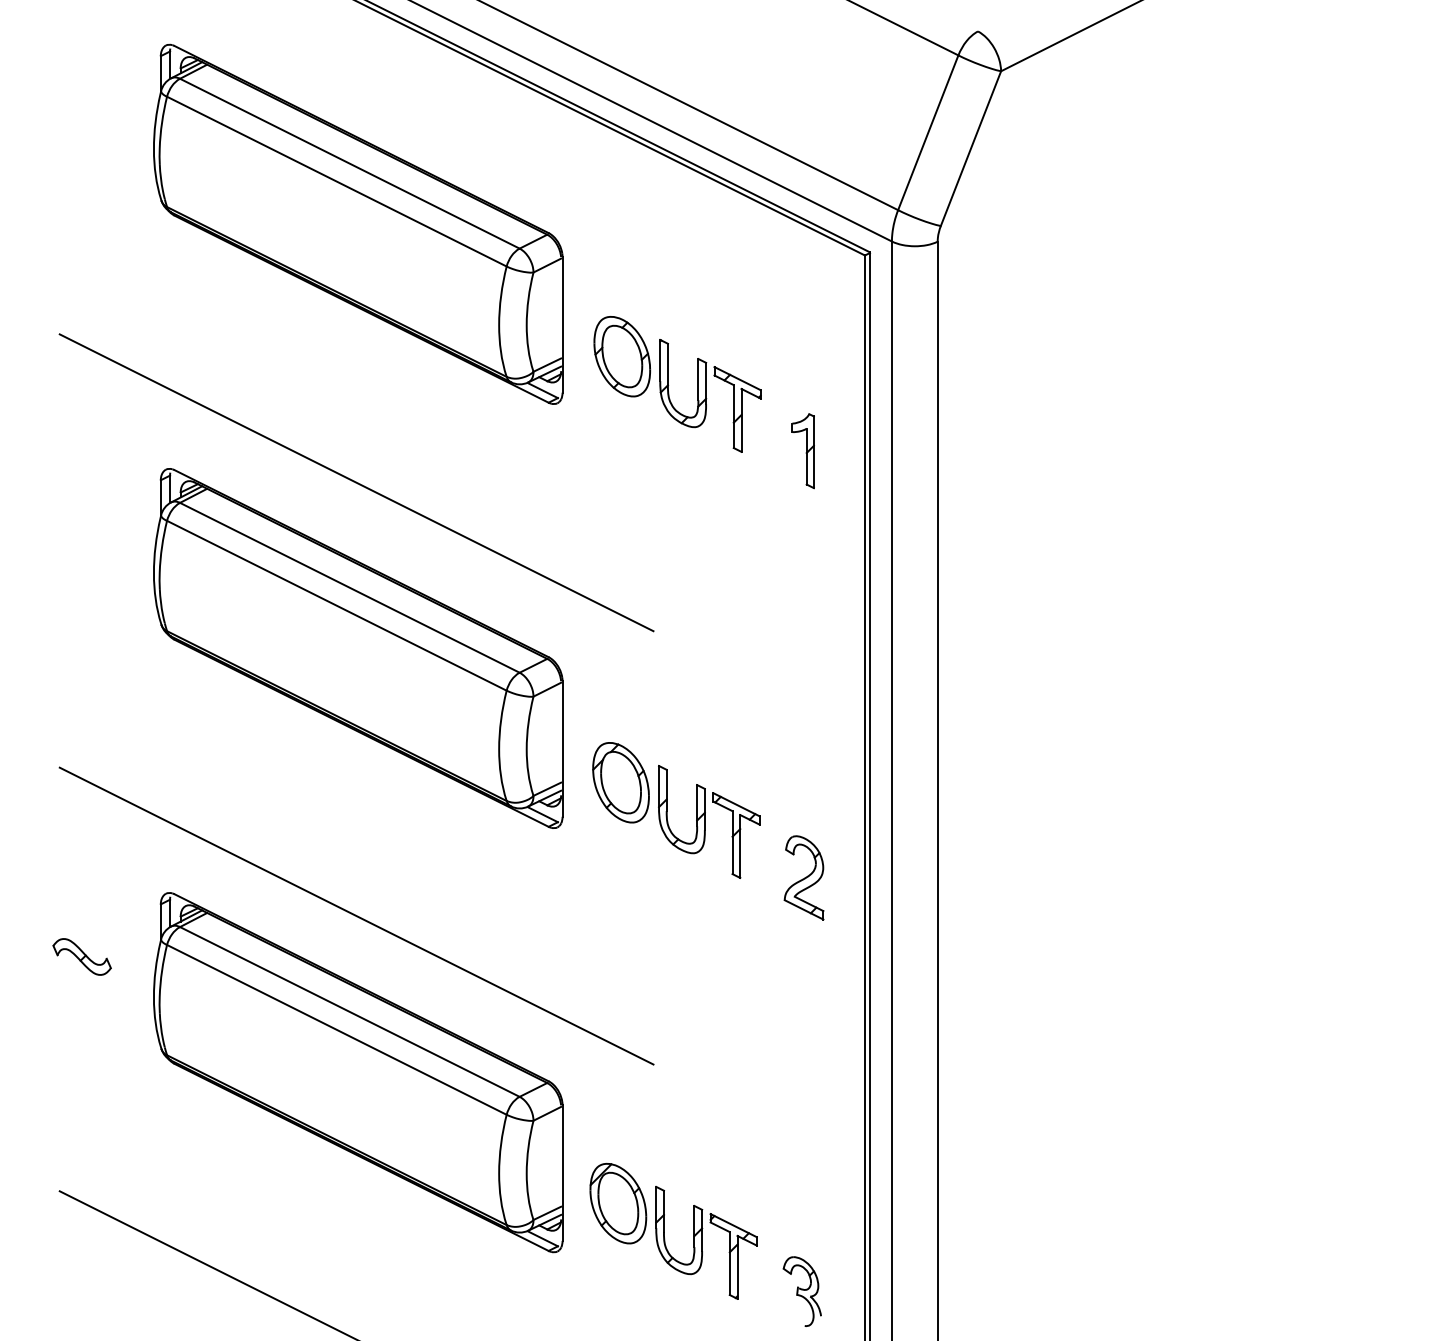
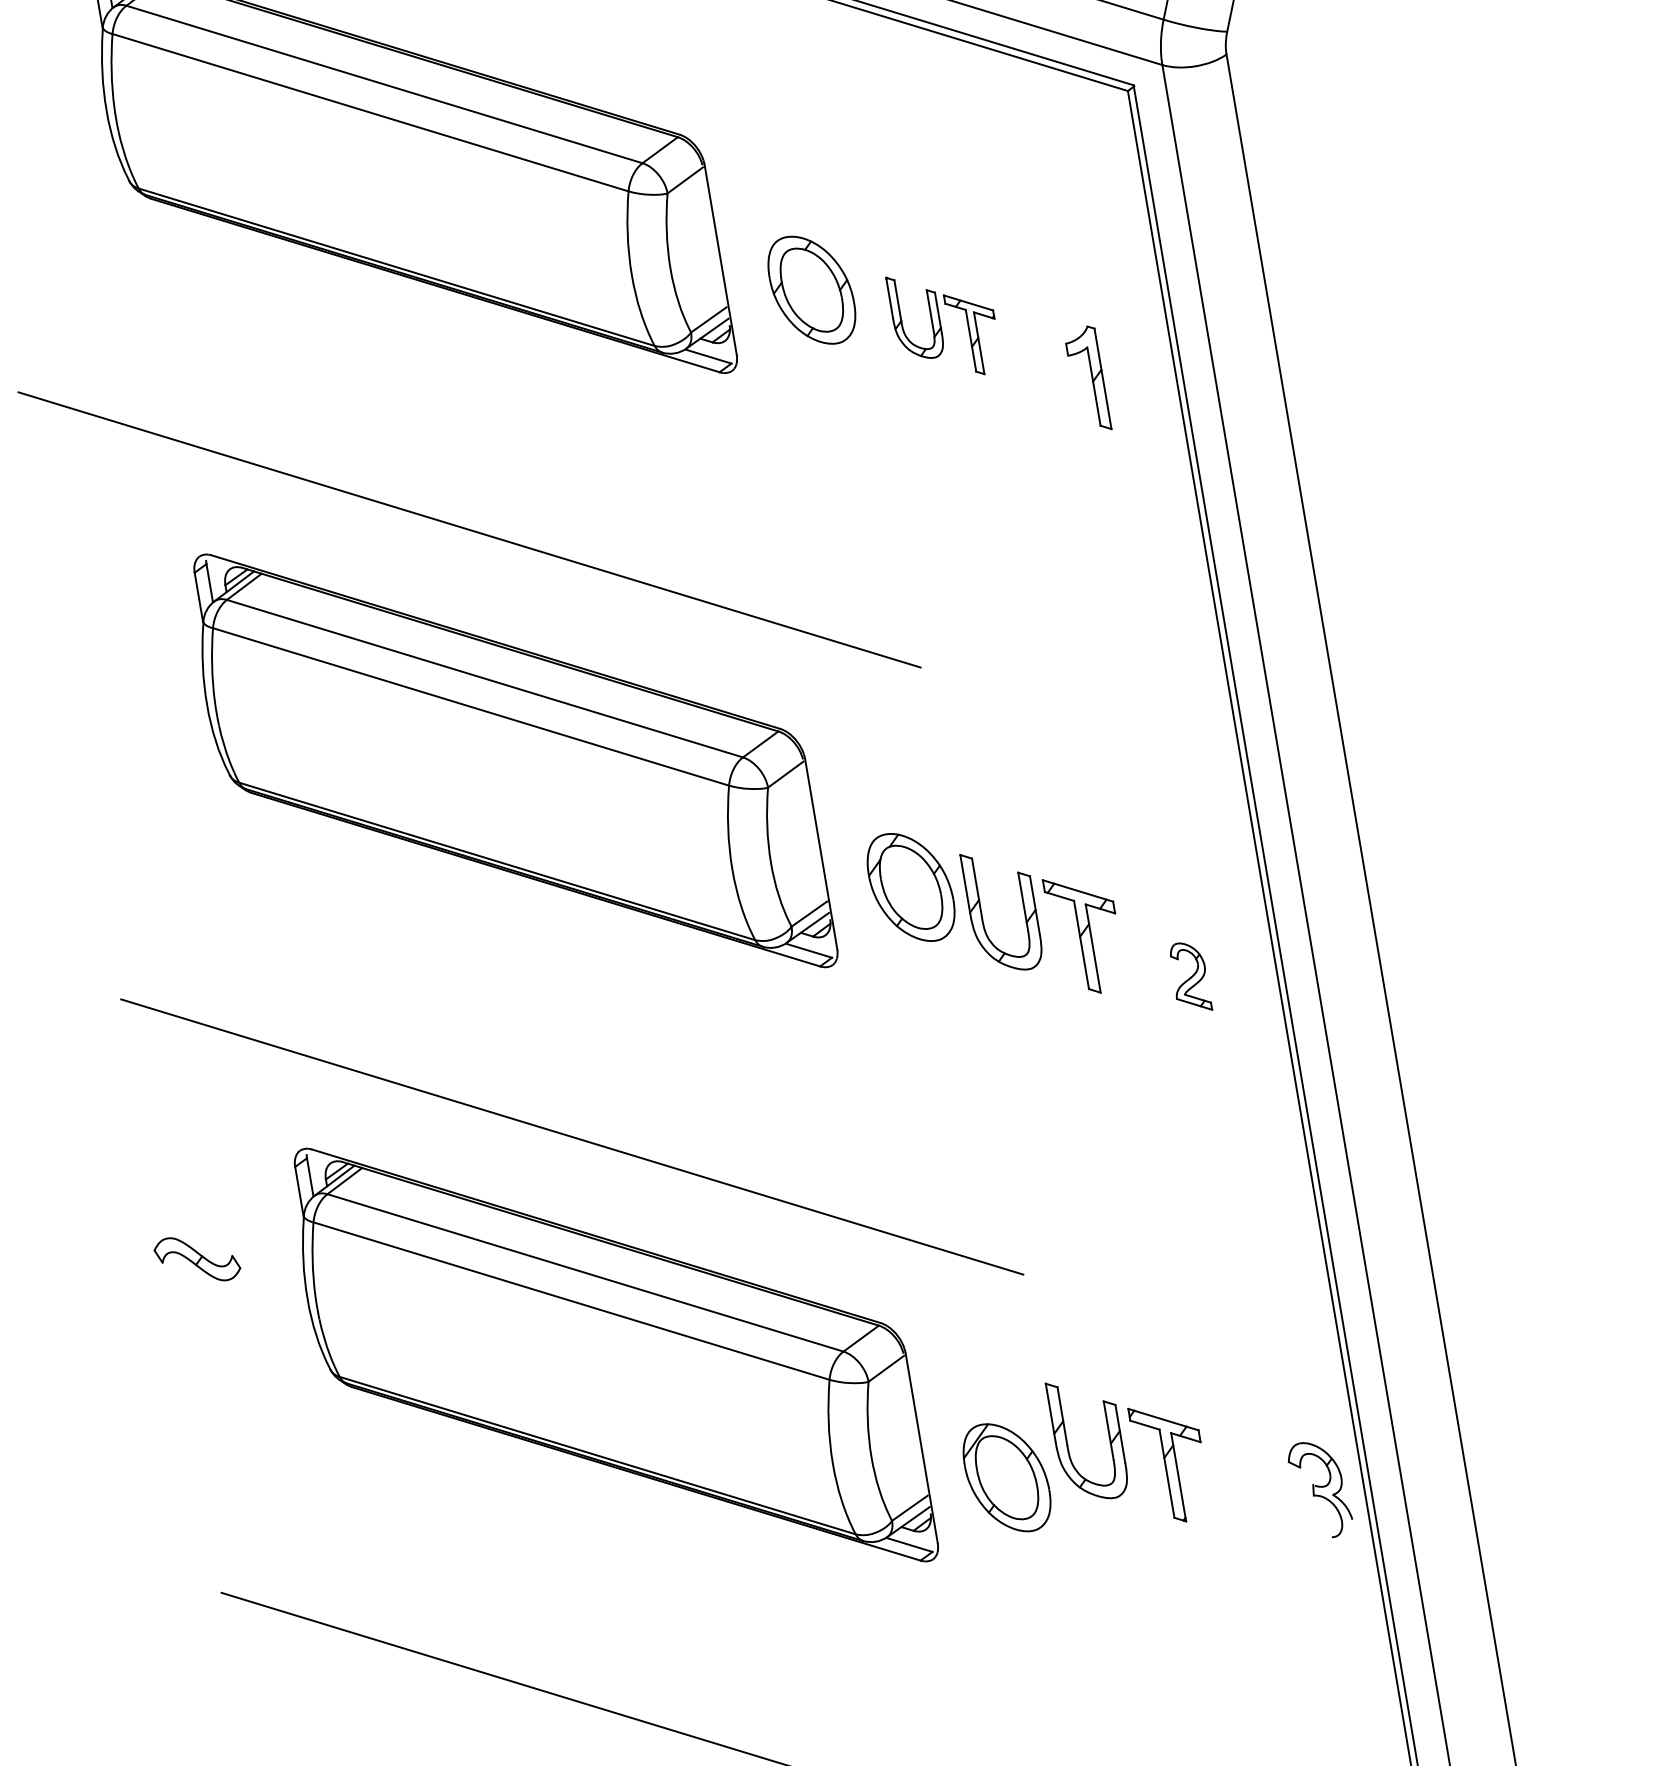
part: (710, 395) -> (944, 323), size x0.7
part: (803, 877) -> (1189, 977), size x0.6
part: (706, 1242) -> (1129, 1449), moved
part: (801, 1291) -> (1319, 1489), moved

